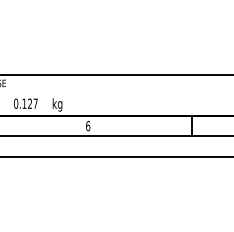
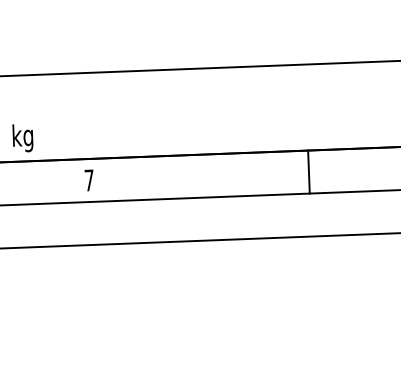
text: (88, 126) -> (90, 181), 6 -> 7

